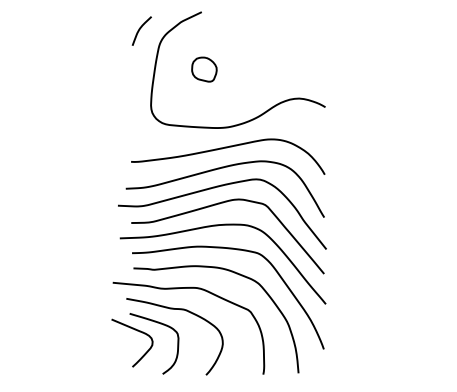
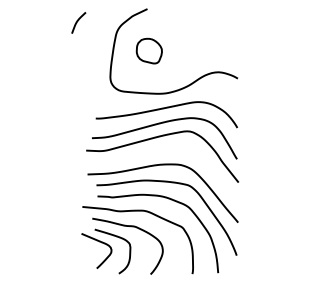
curve: (140, 29) -> (77, 21), moved
part: (204, 69) -> (149, 51), size x1.4
curve: (216, 205) -> (158, 150), removed

